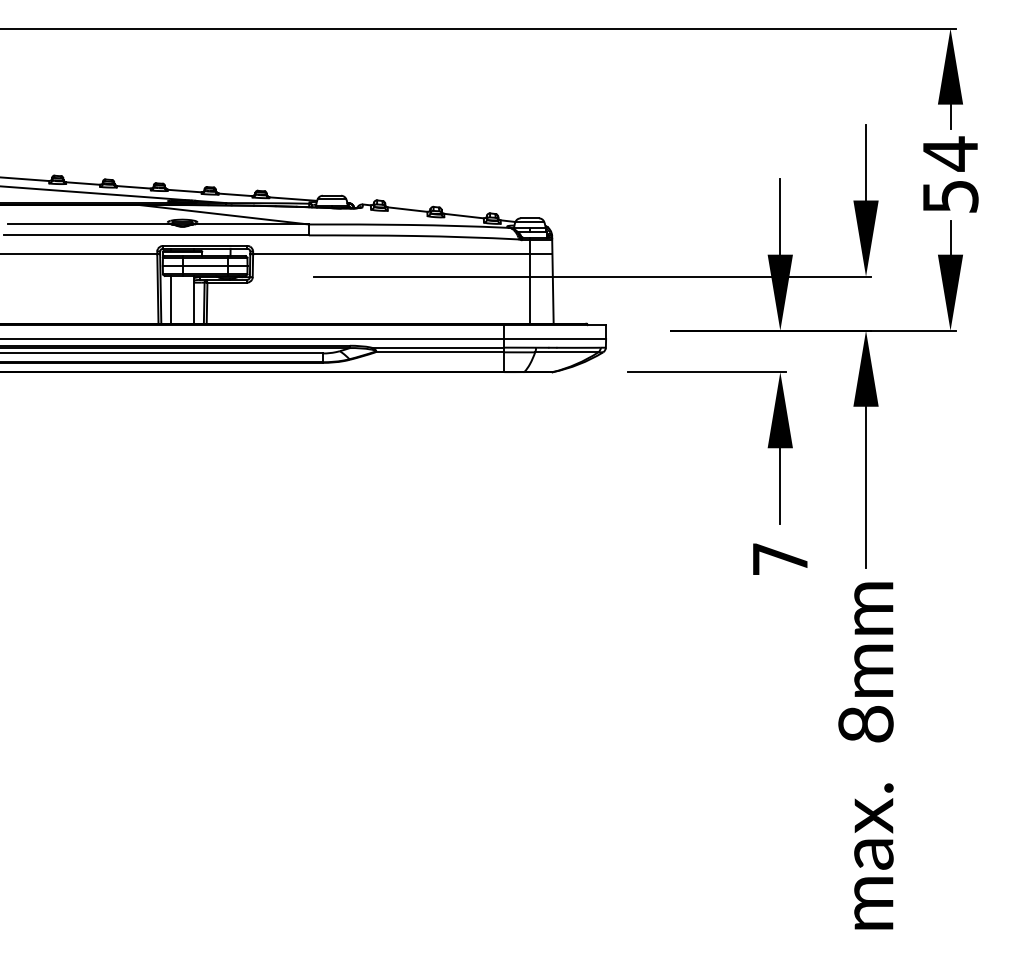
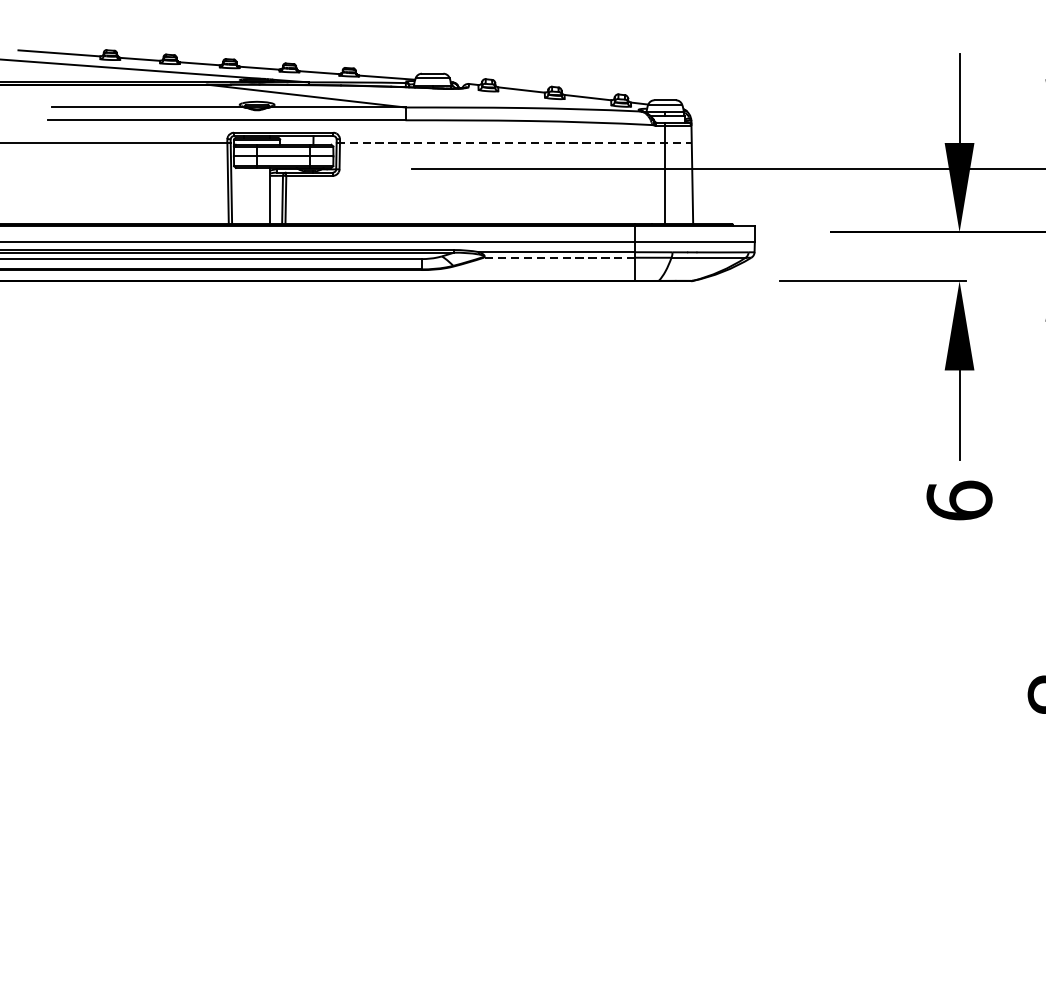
line: (401, 254) -> (514, 142), solid -> dashed
line: (171, 299) -> (244, 195), removed
line: (439, 352) -> (559, 257), solid -> dashed
text: (780, 558) -> (959, 500), 7 -> 6

